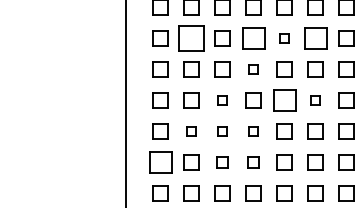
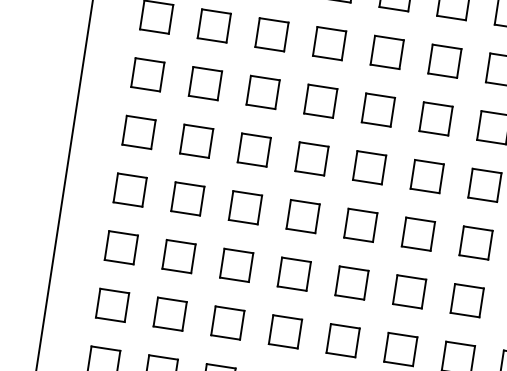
part: (191, 38) -> (205, 83), size x0.62
part: (253, 38) -> (320, 101), size x0.71
part: (284, 38) -> (378, 110), size x1.67
part: (315, 38) -> (435, 118), size x0.71
part: (253, 69) -> (311, 158), size x1.67
part: (222, 100) -> (245, 207), size x1.67
part: (284, 100) -> (360, 225), size x0.71
part: (315, 100) -> (418, 234), size x1.67
part: (191, 131) -> (178, 256), size x1.67
part: (222, 131) -> (236, 265), size x1.67
part: (253, 131) -> (294, 274), size x1.67
part: (160, 162) -> (112, 305), size x0.71
part: (222, 162) -> (227, 322), size x1.43
part: (253, 162) -> (285, 331), size x1.43

